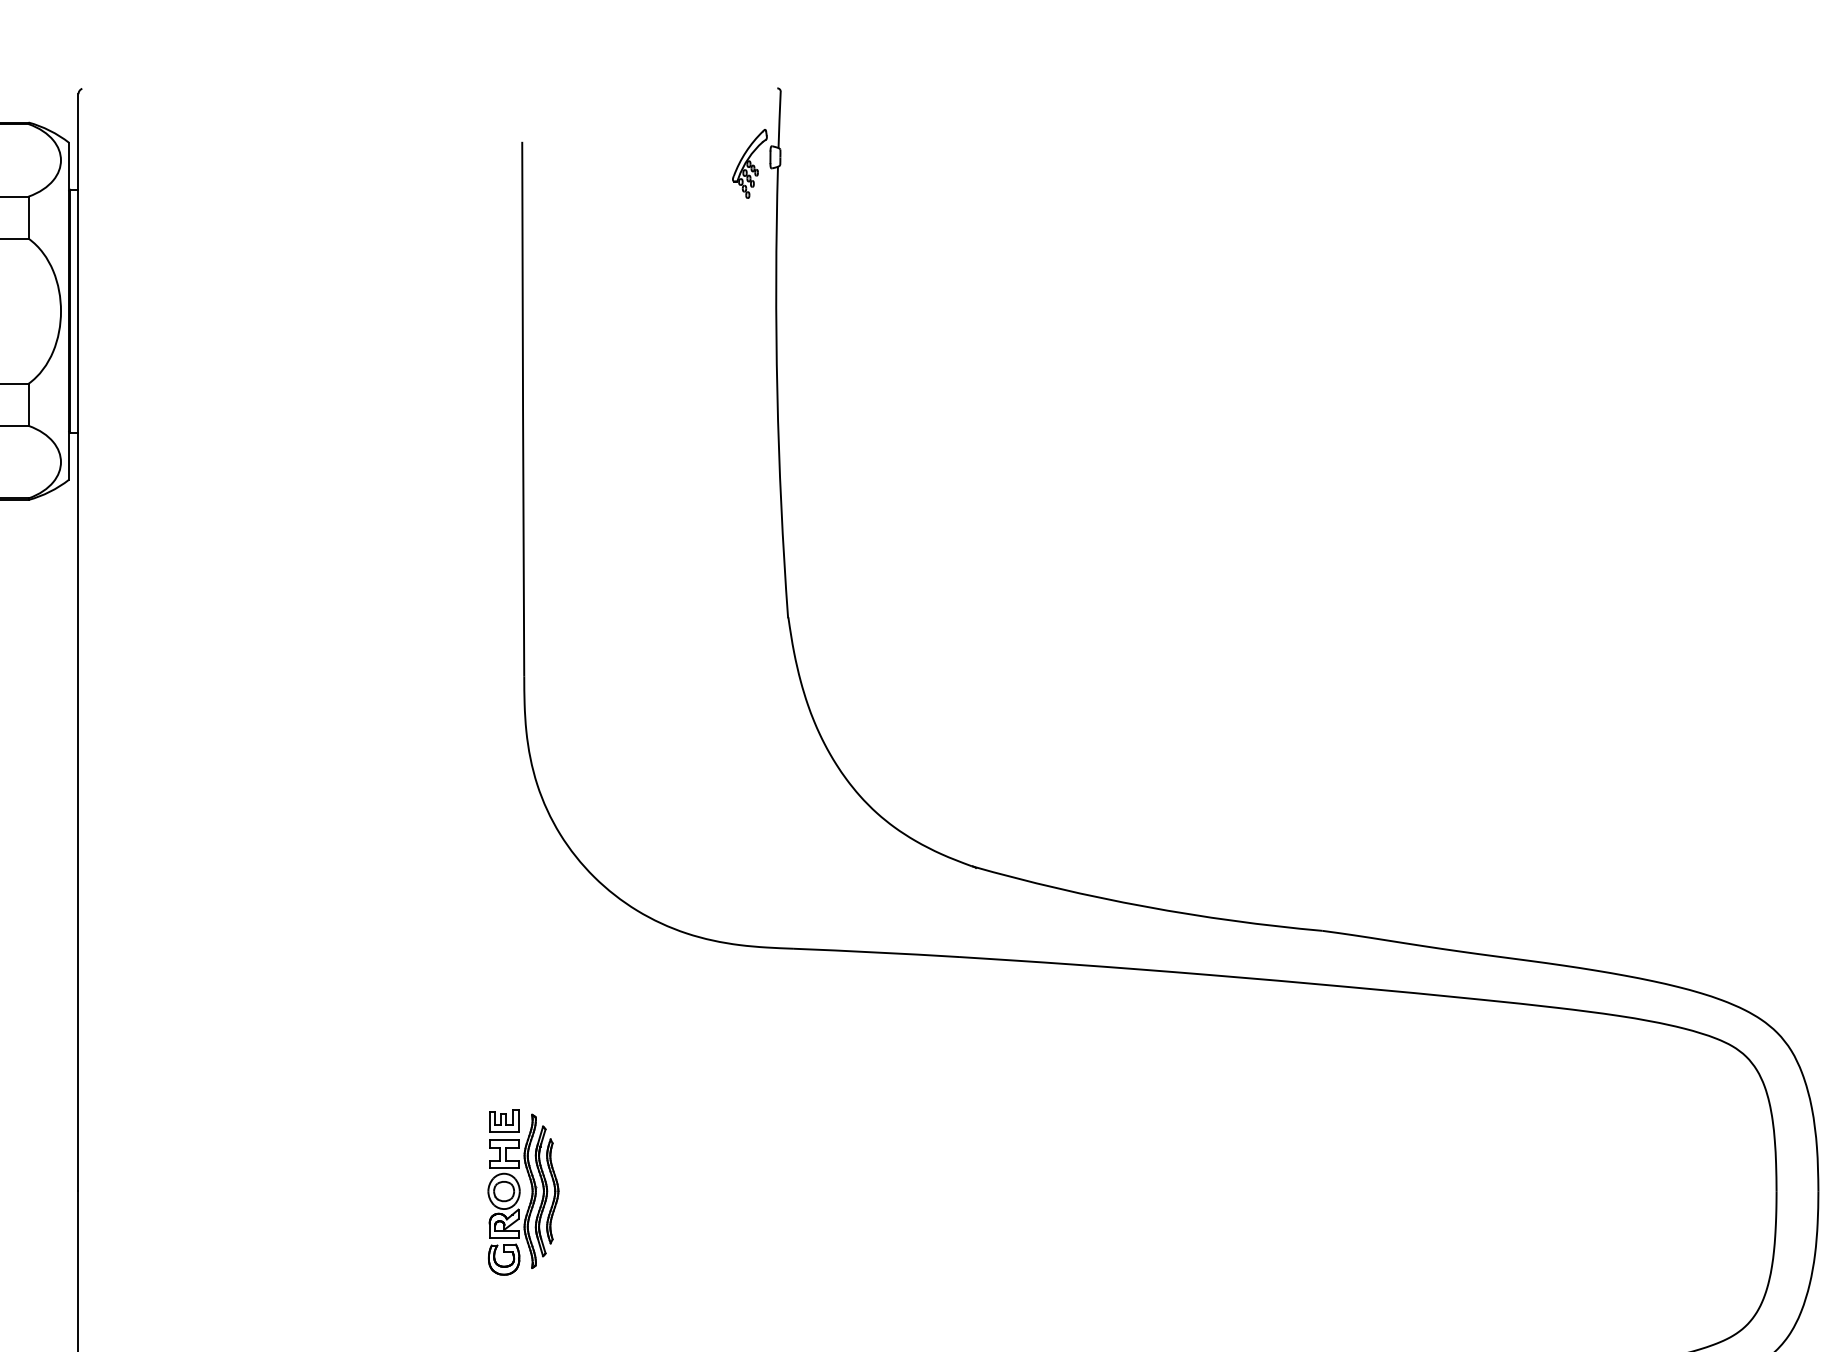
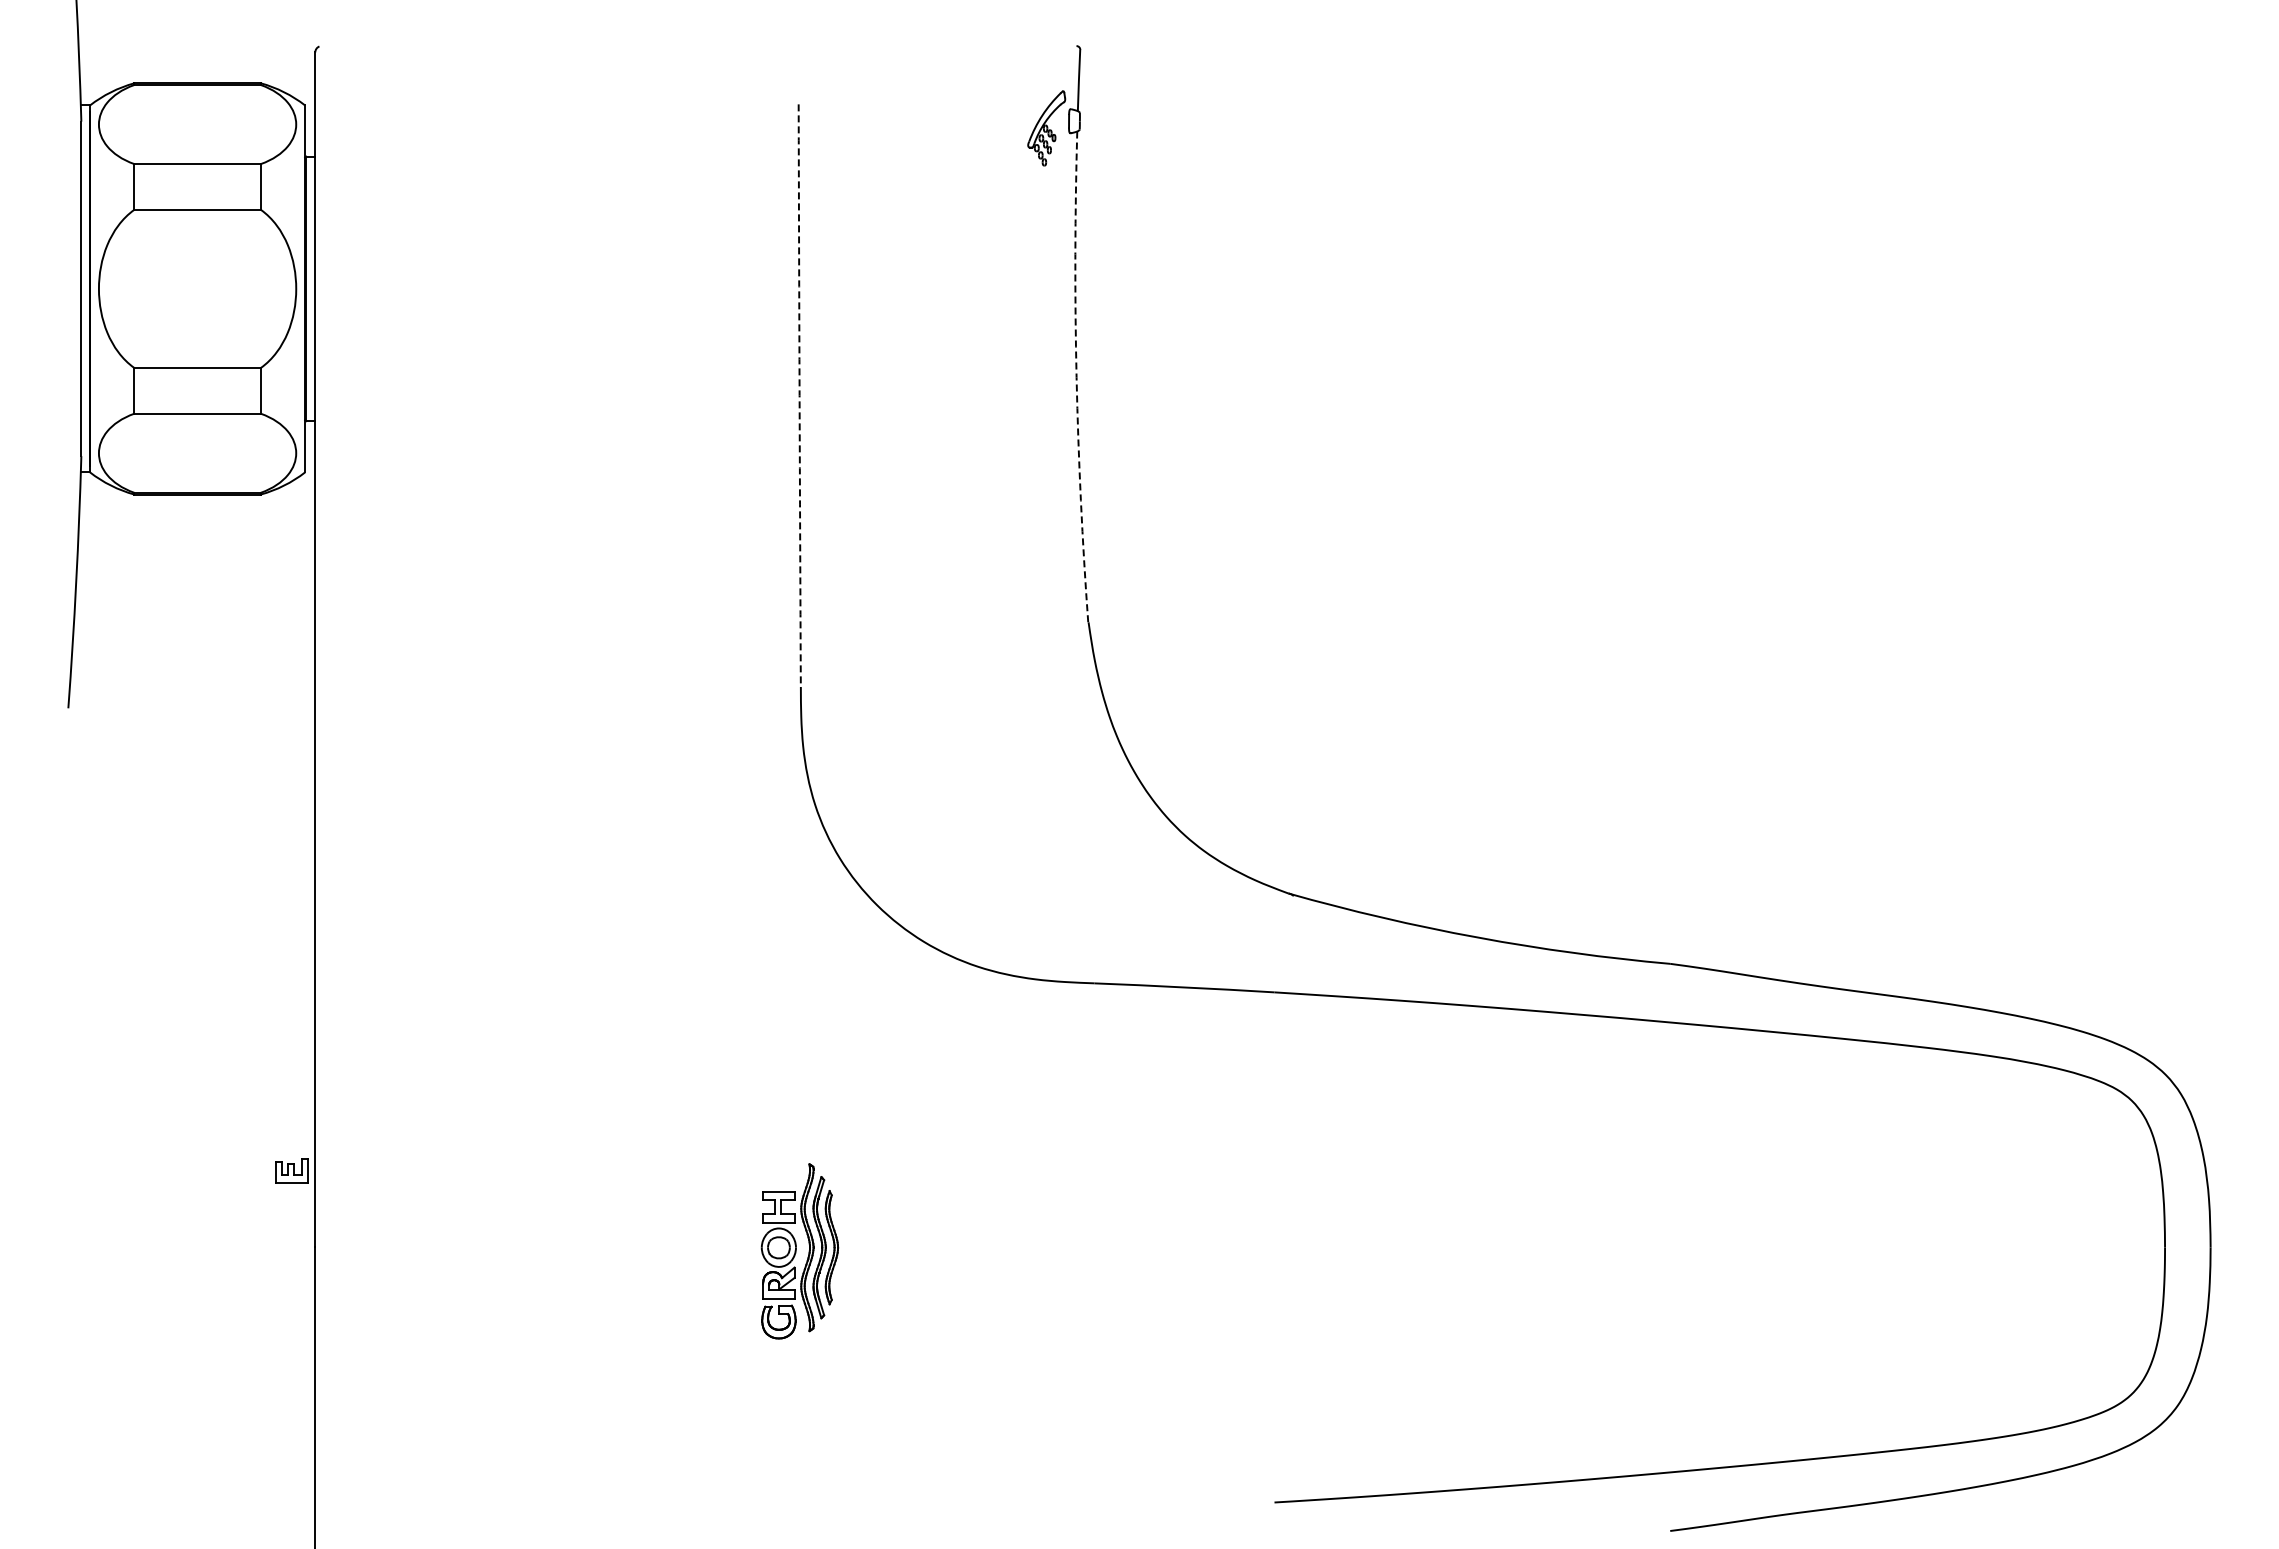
arc: (777, 392) -> (1076, 377), solid -> dashed
arc: (523, 409) -> (799, 395), solid -> dashed
part: (503, 1120) -> (291, 1170), moved

